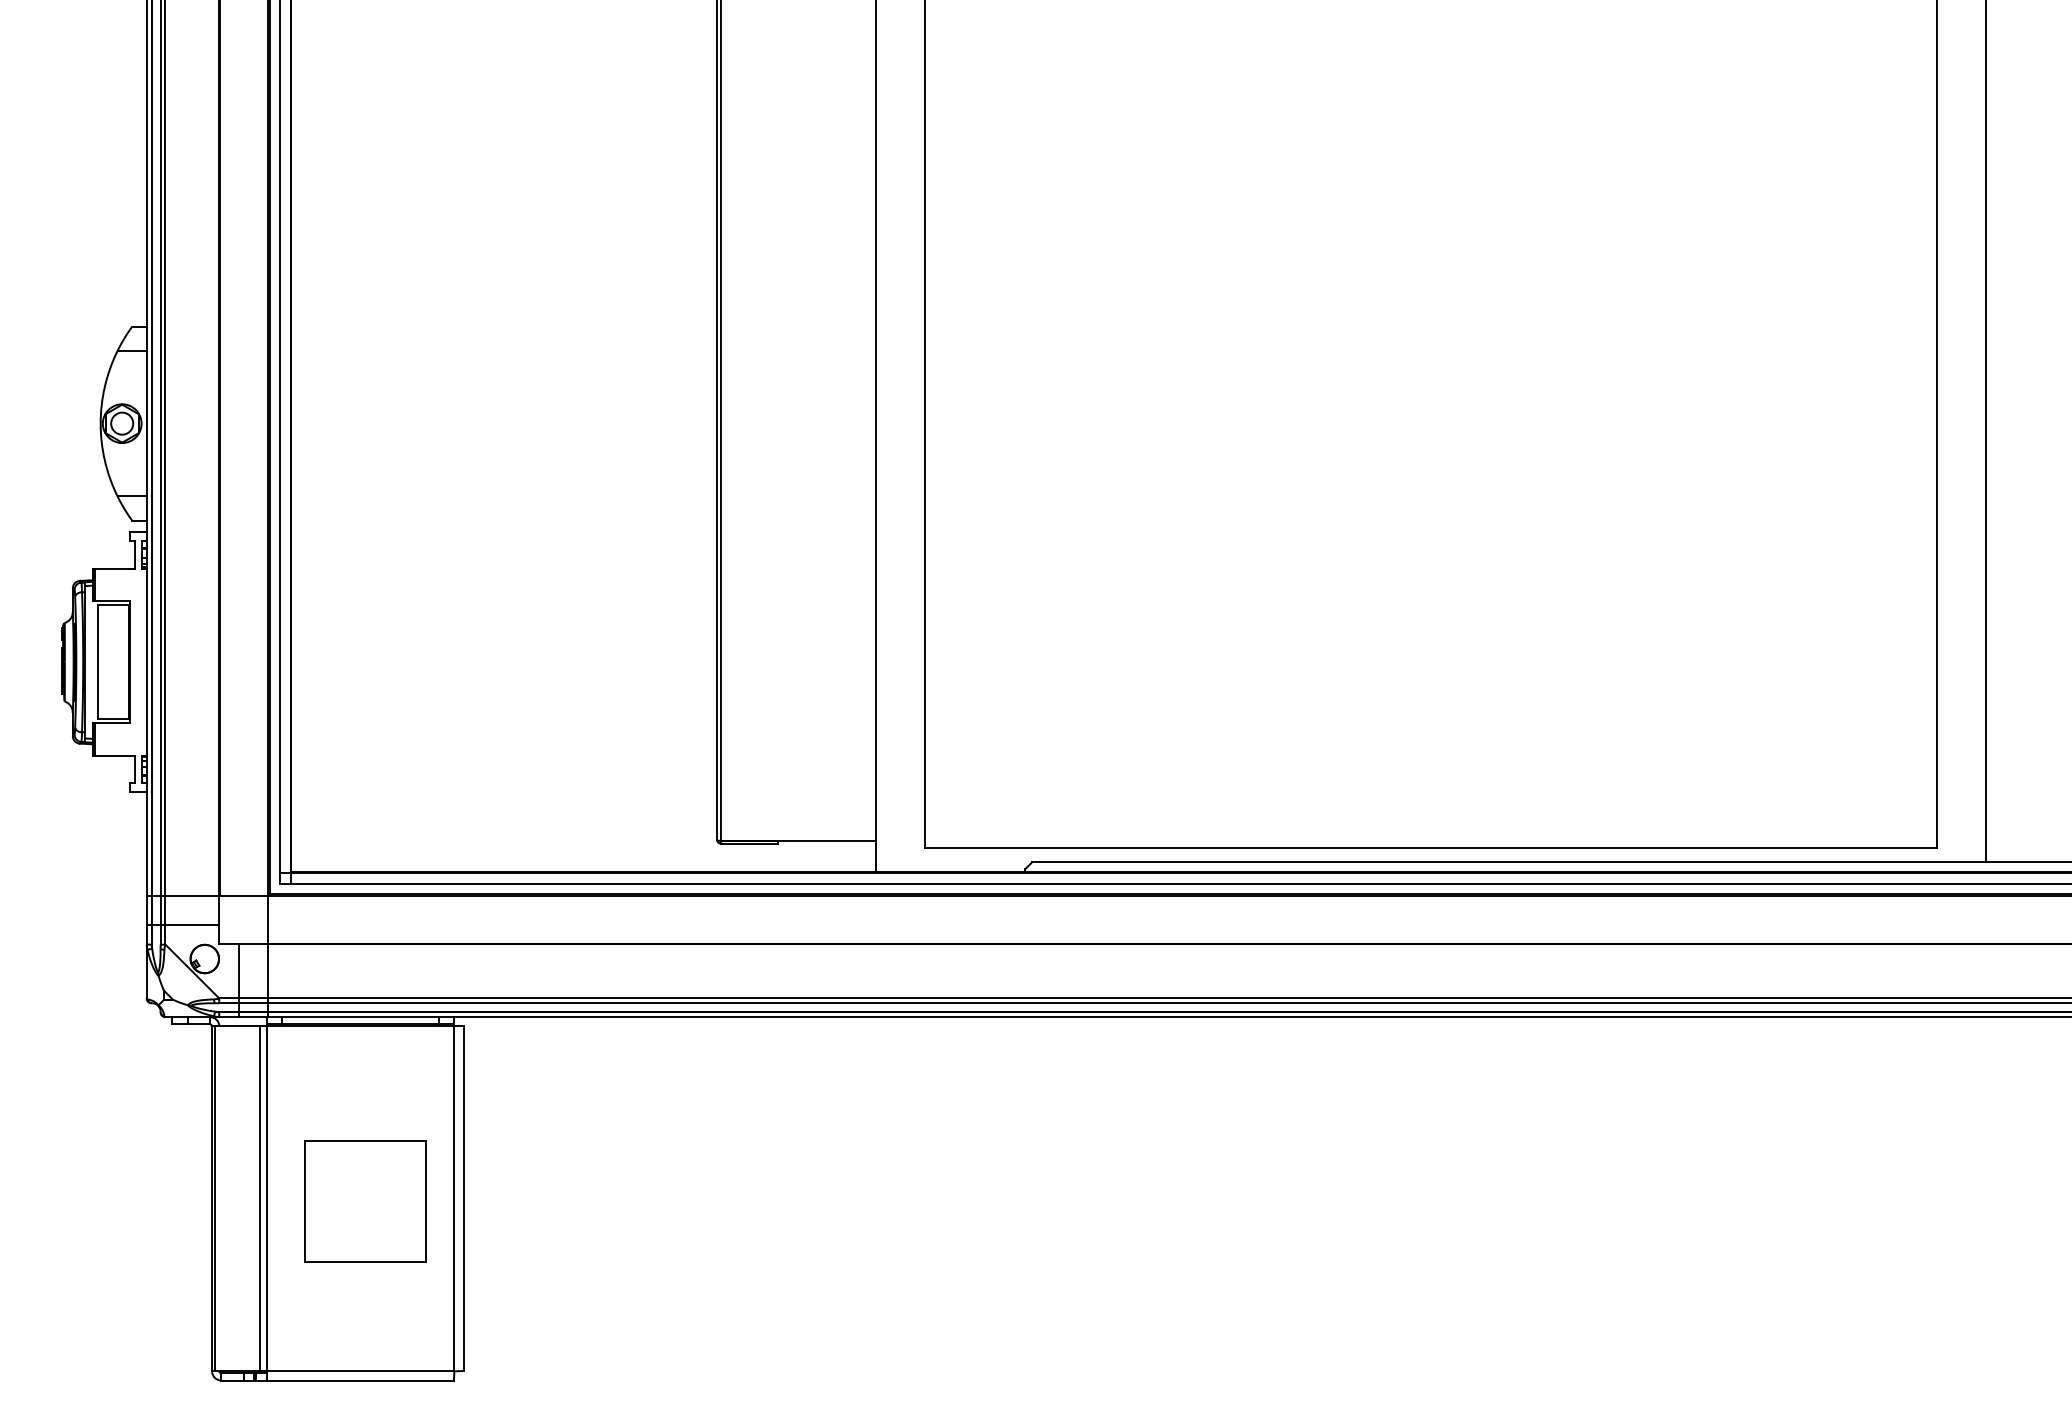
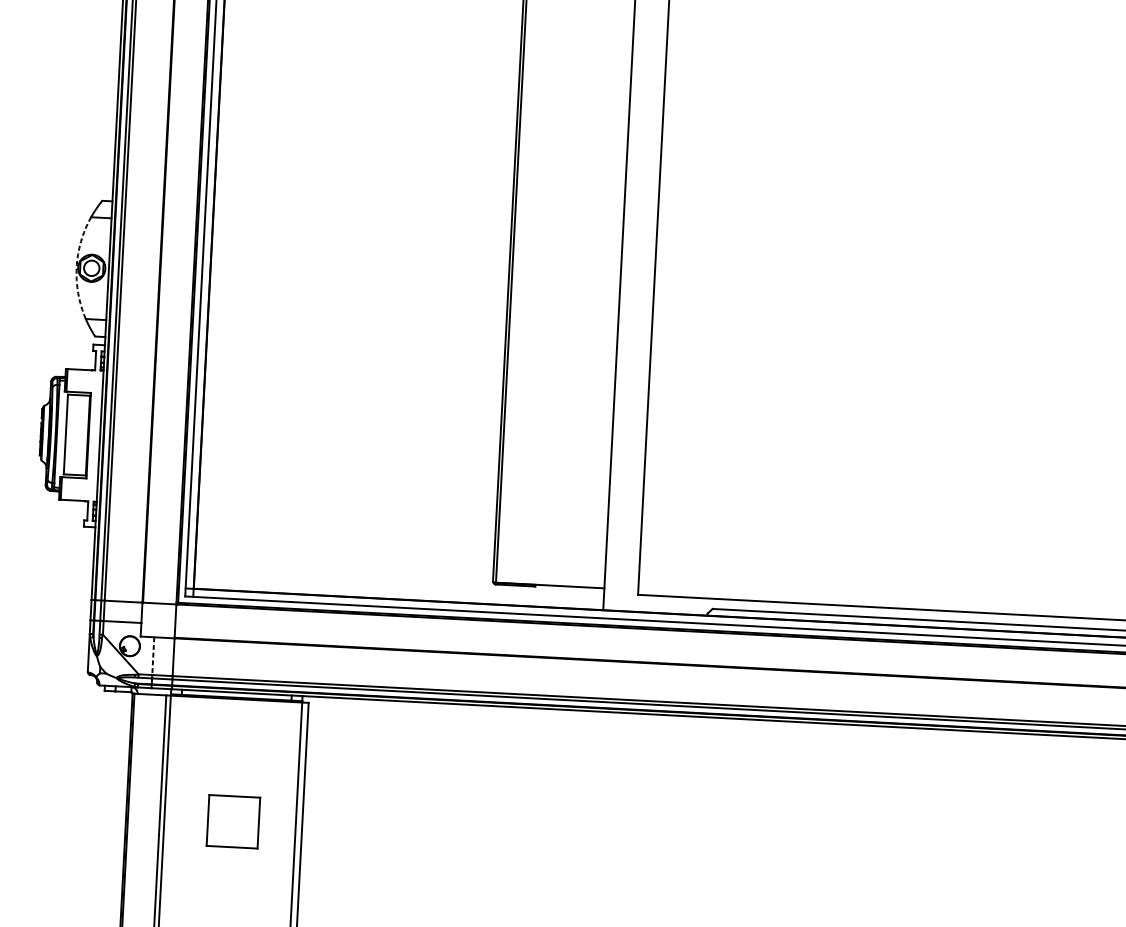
arc: (100, 423) -> (76, 267), solid -> dashed
line: (238, 971) -> (153, 656), solid -> dashed
part: (365, 1201) -> (233, 821), size x0.6

